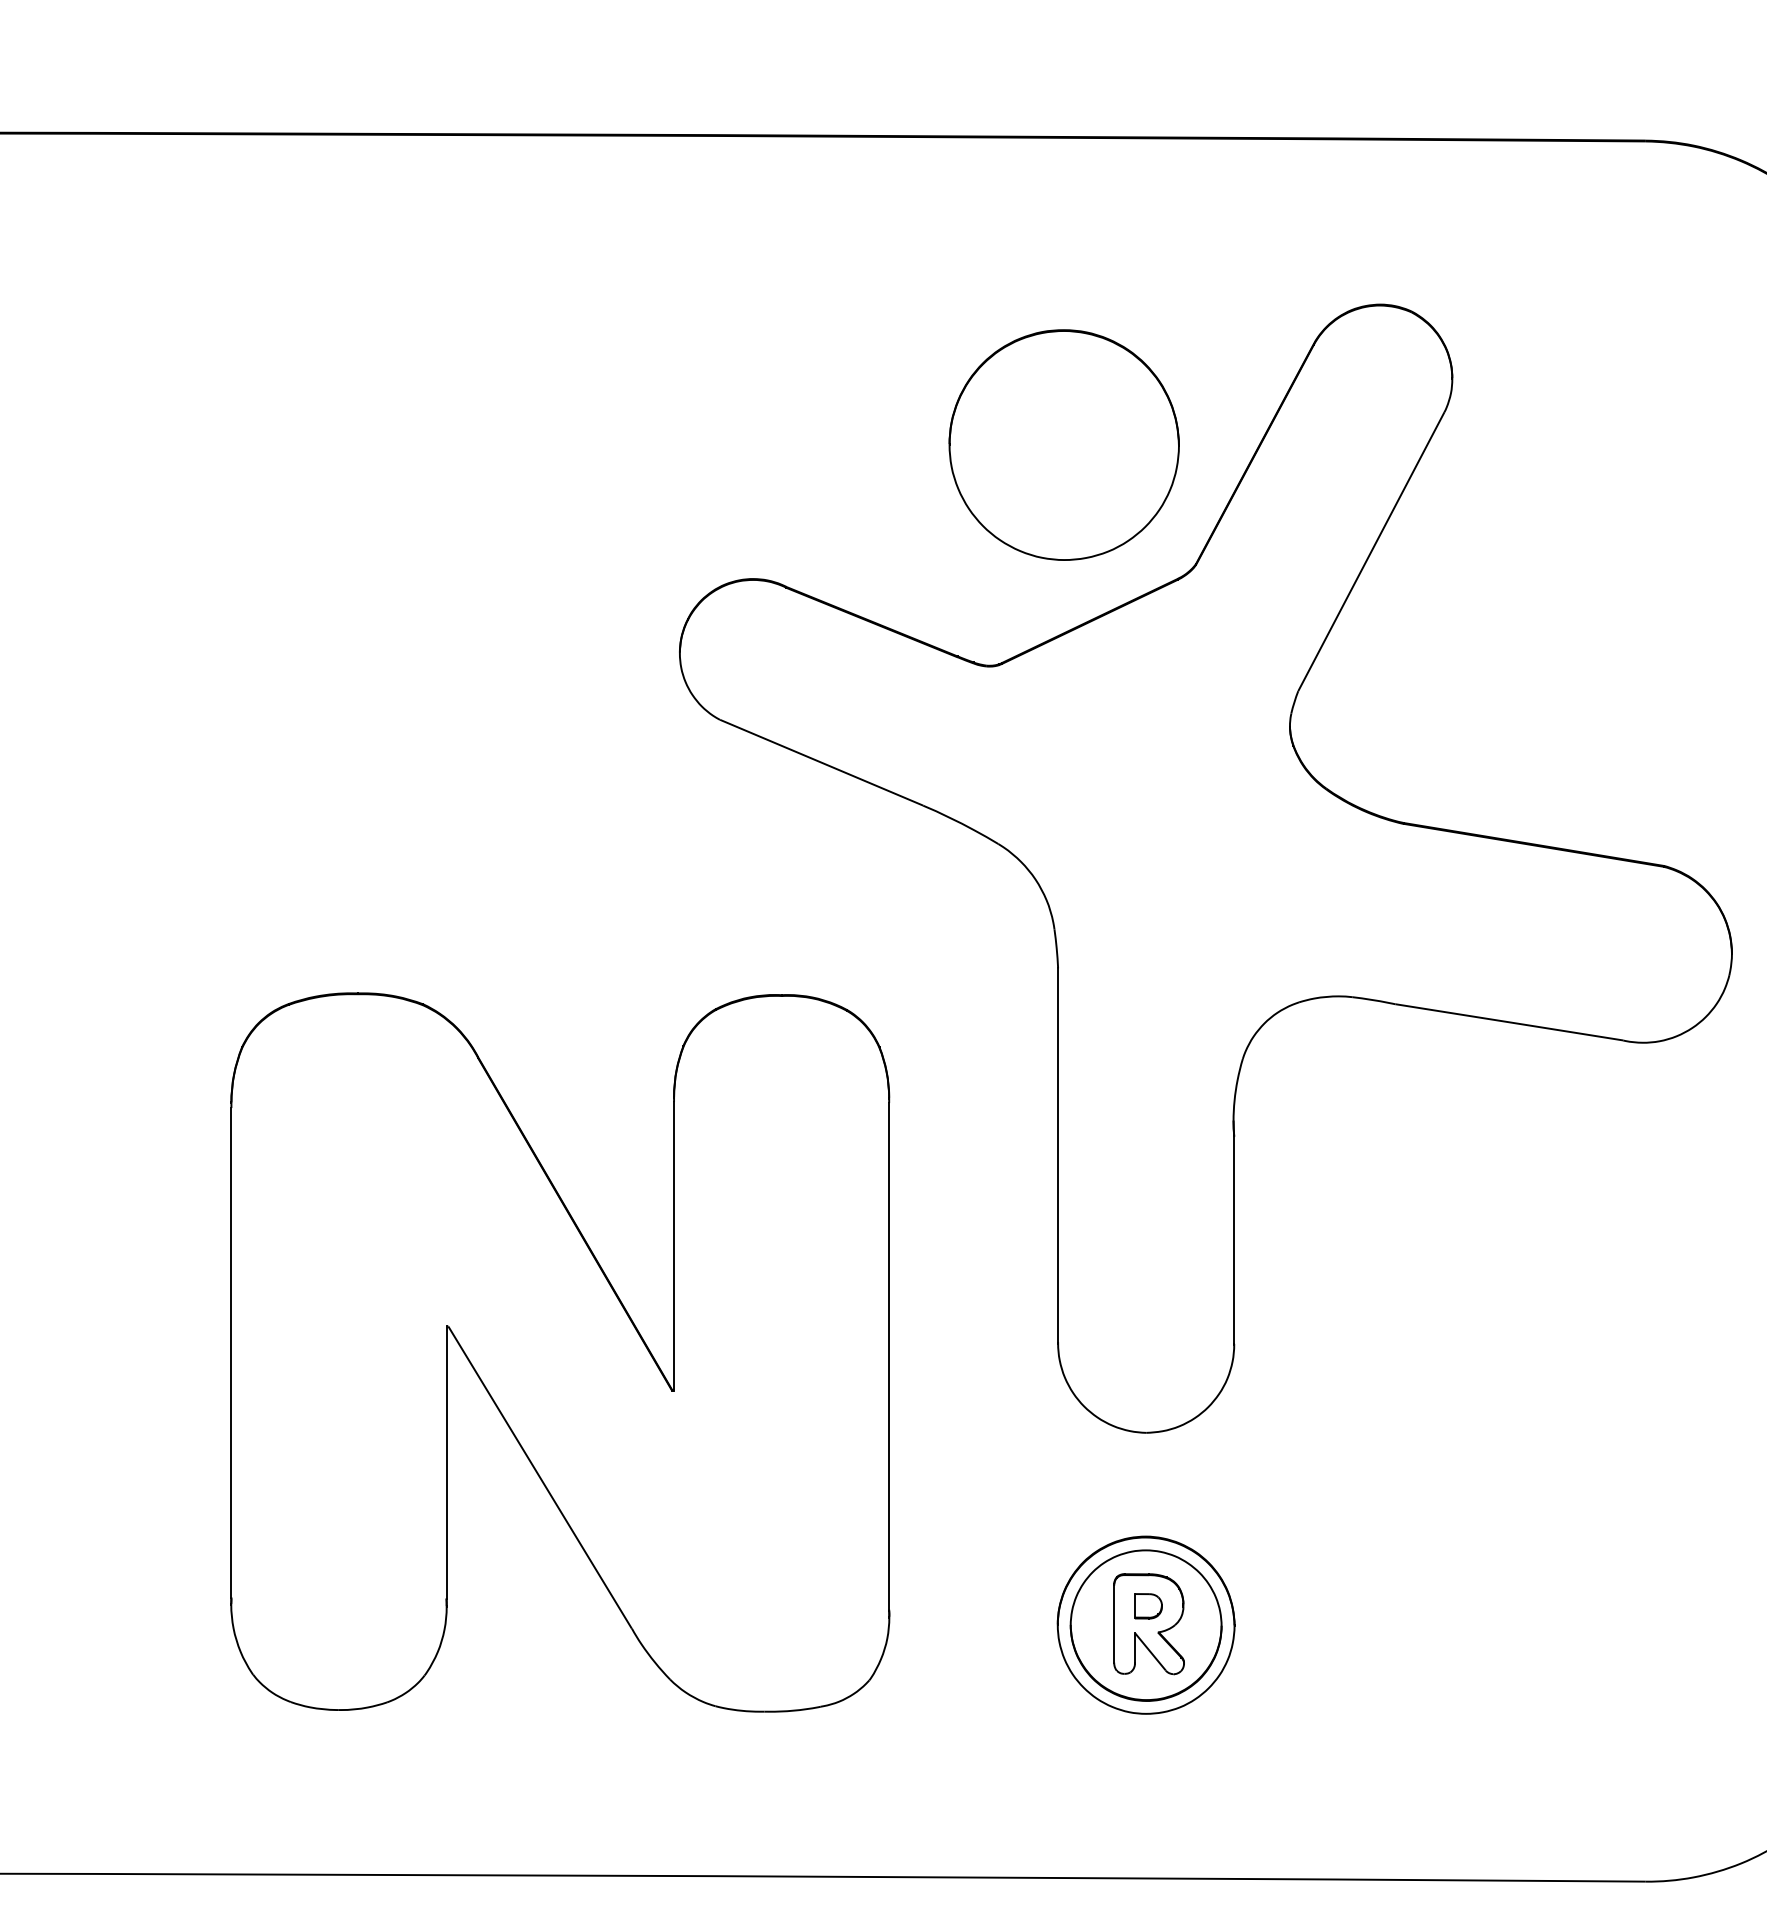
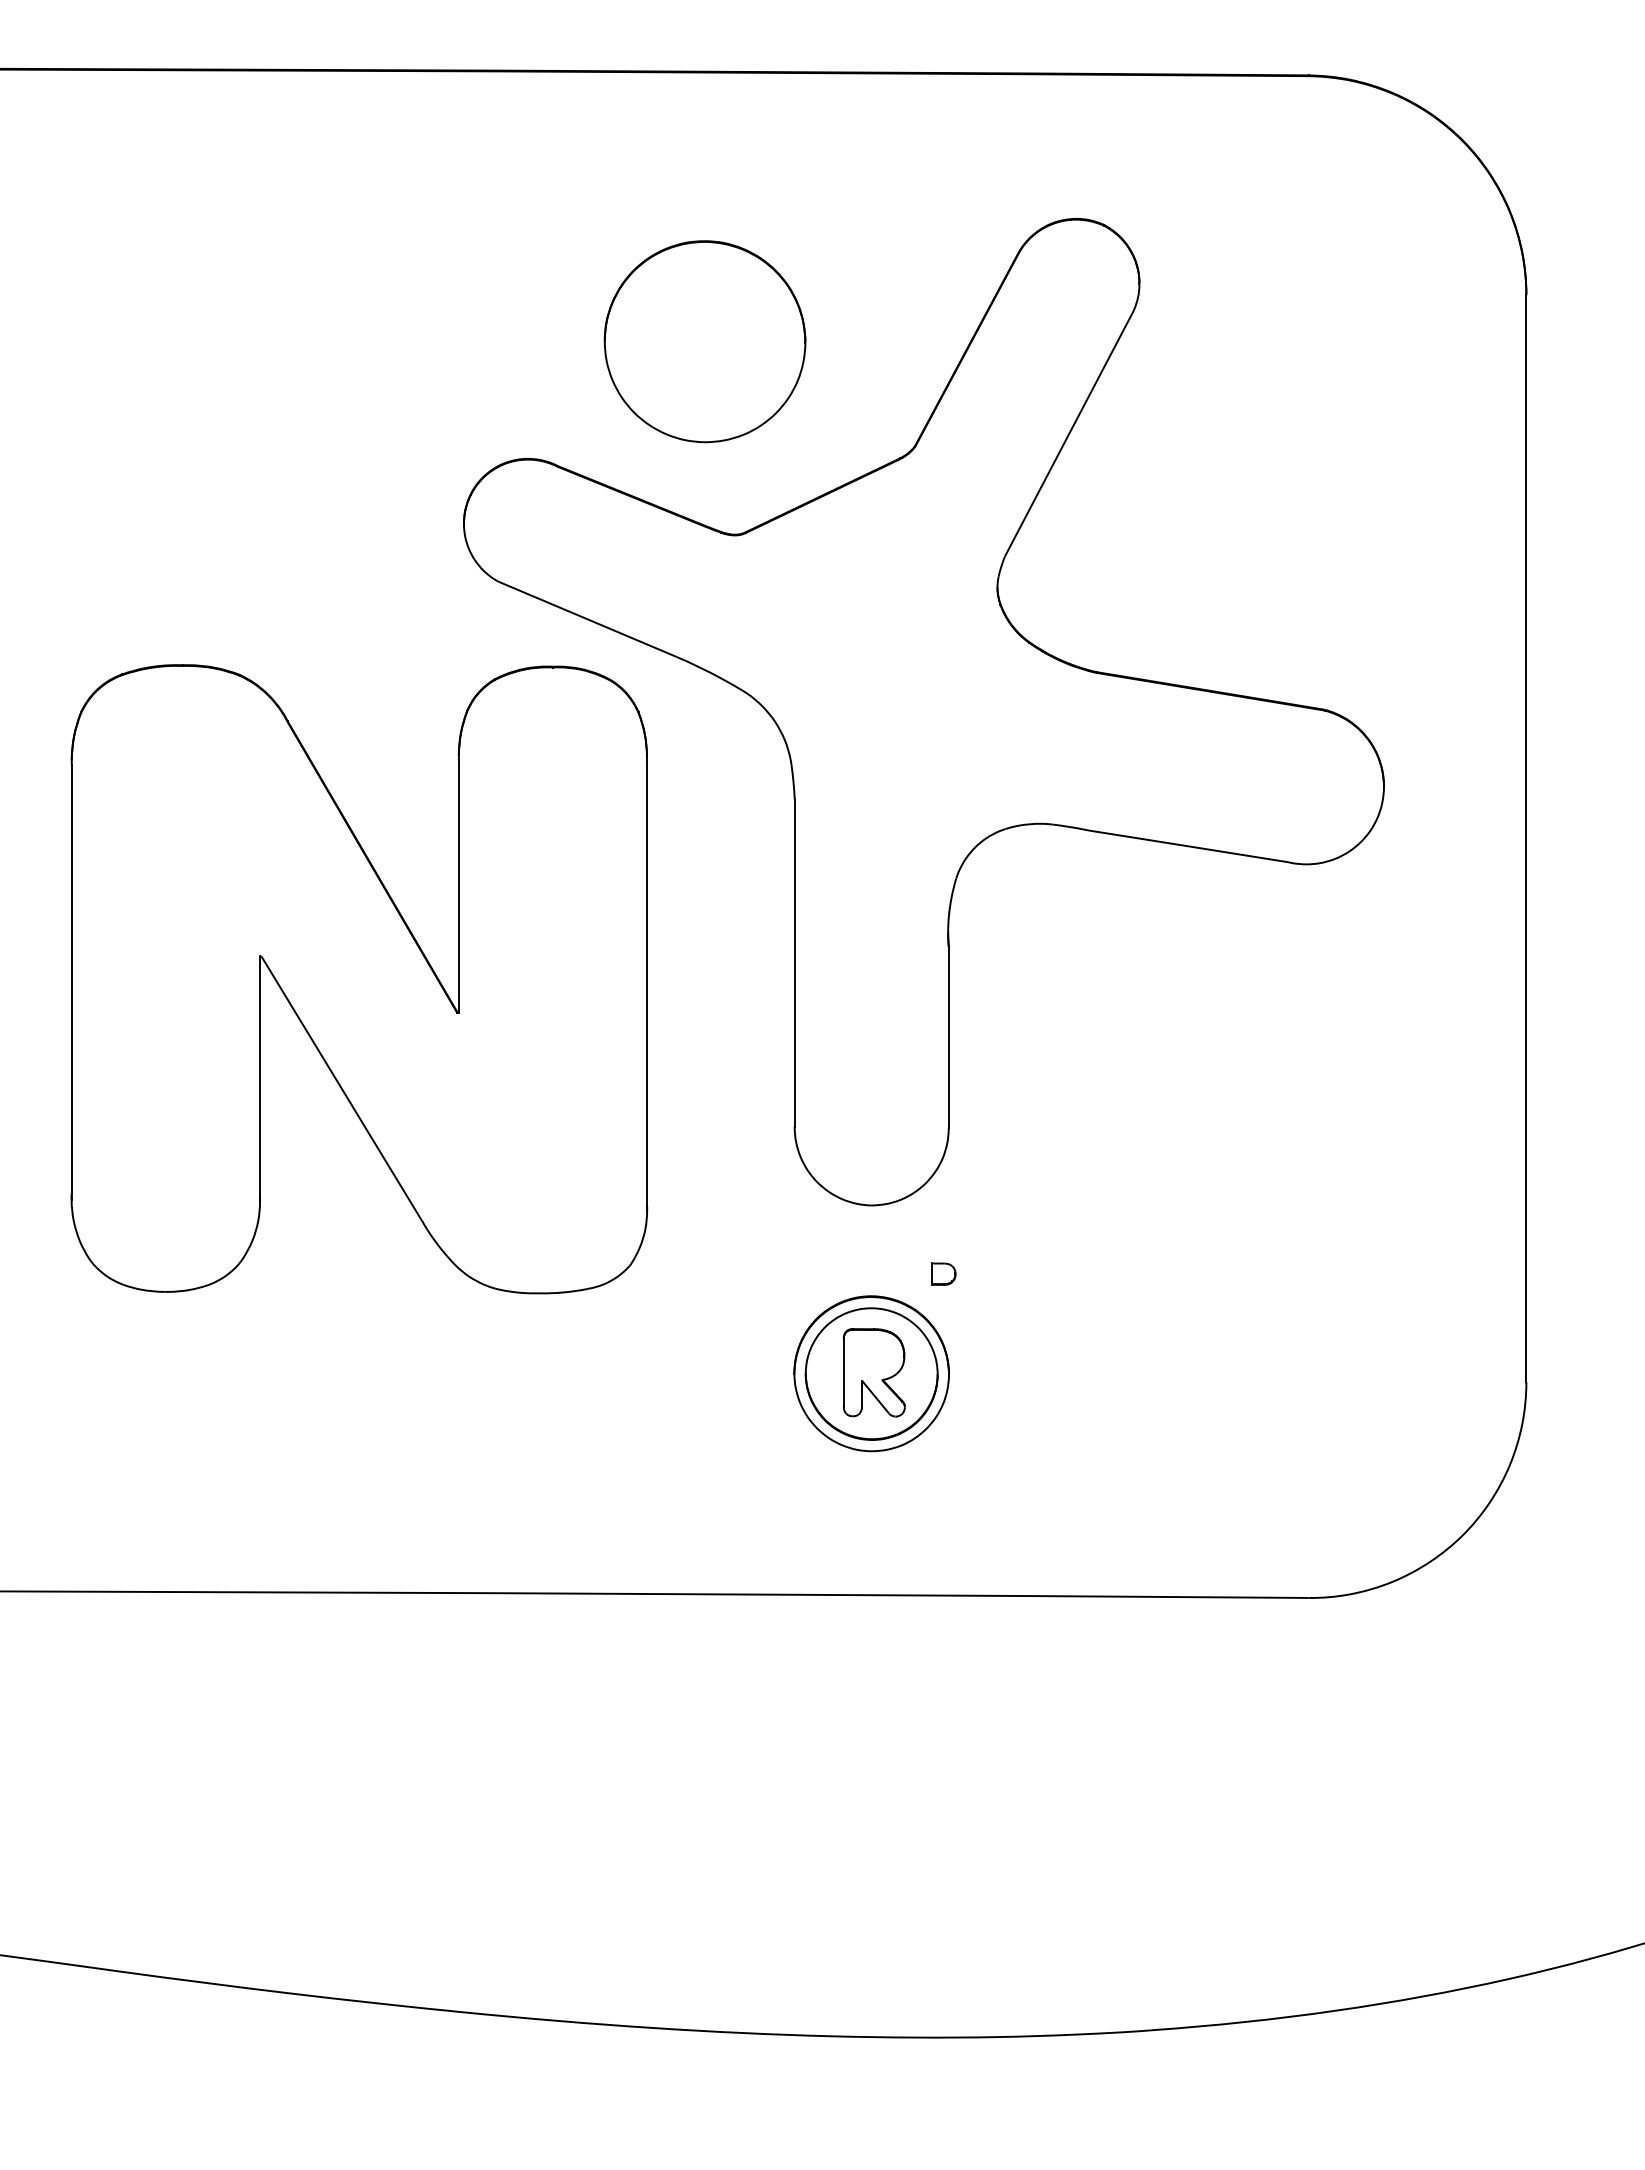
part: (1063, 444) -> (704, 341), moved
part: (560, 1352) -> (359, 979), moved
part: (1148, 1605) -> (943, 1273), moved

